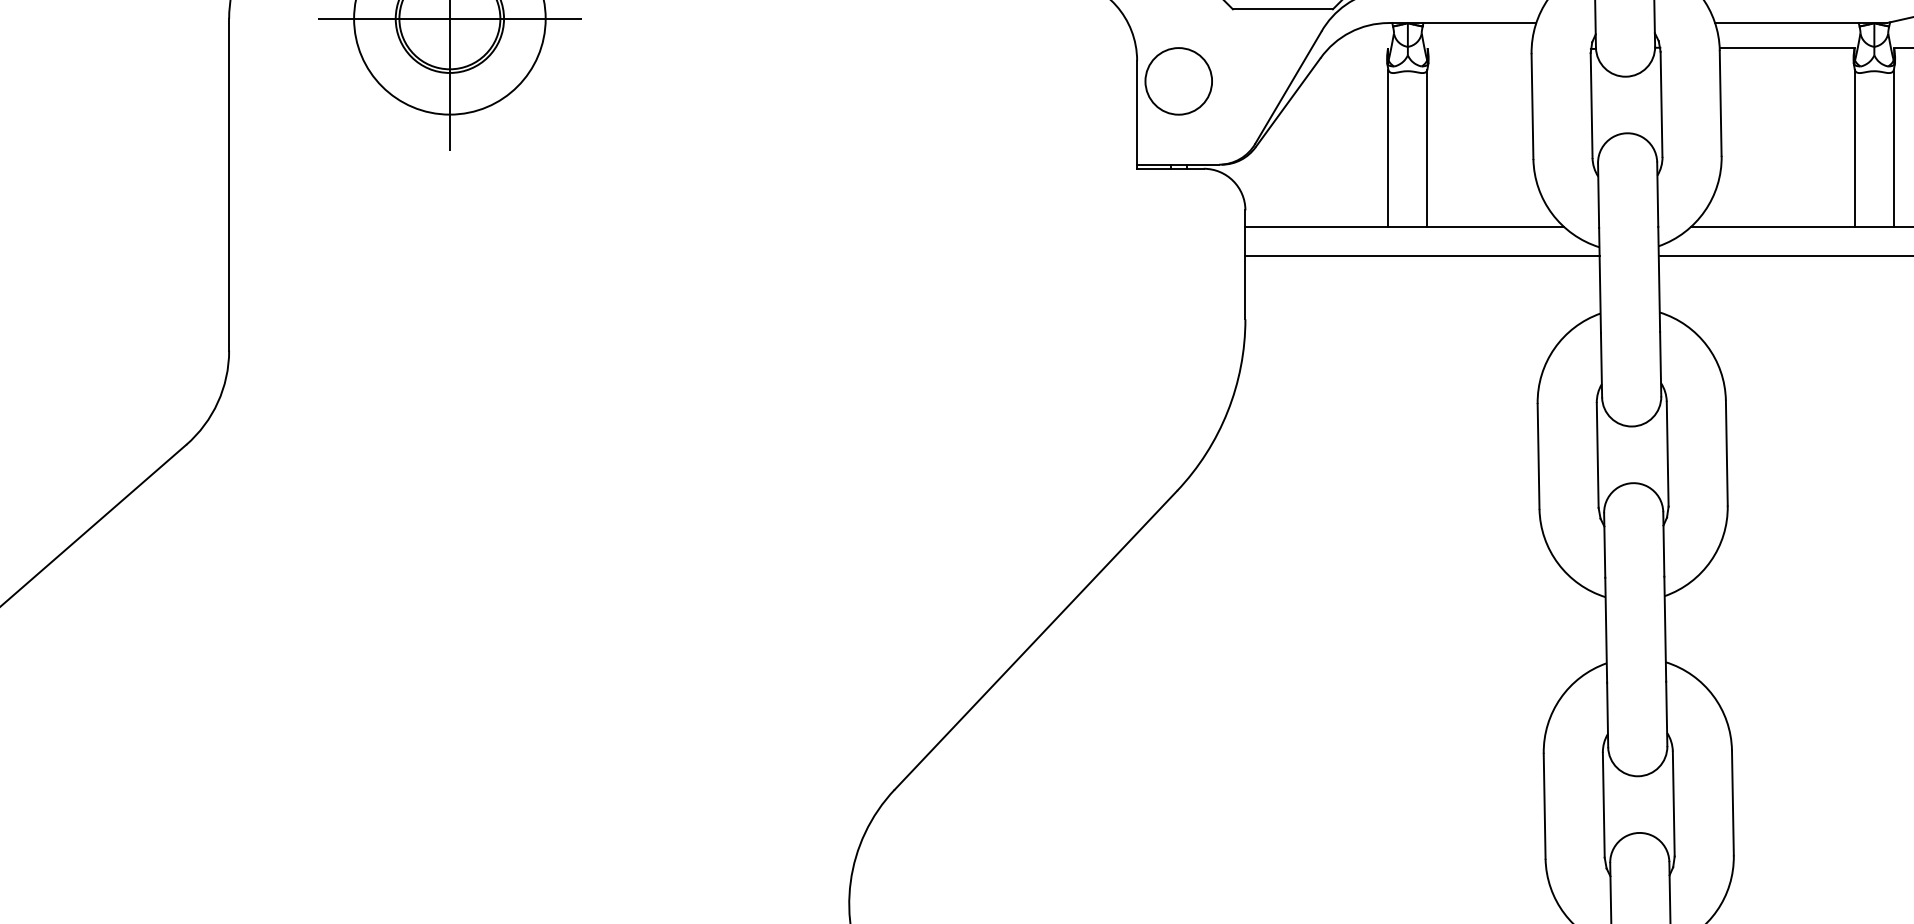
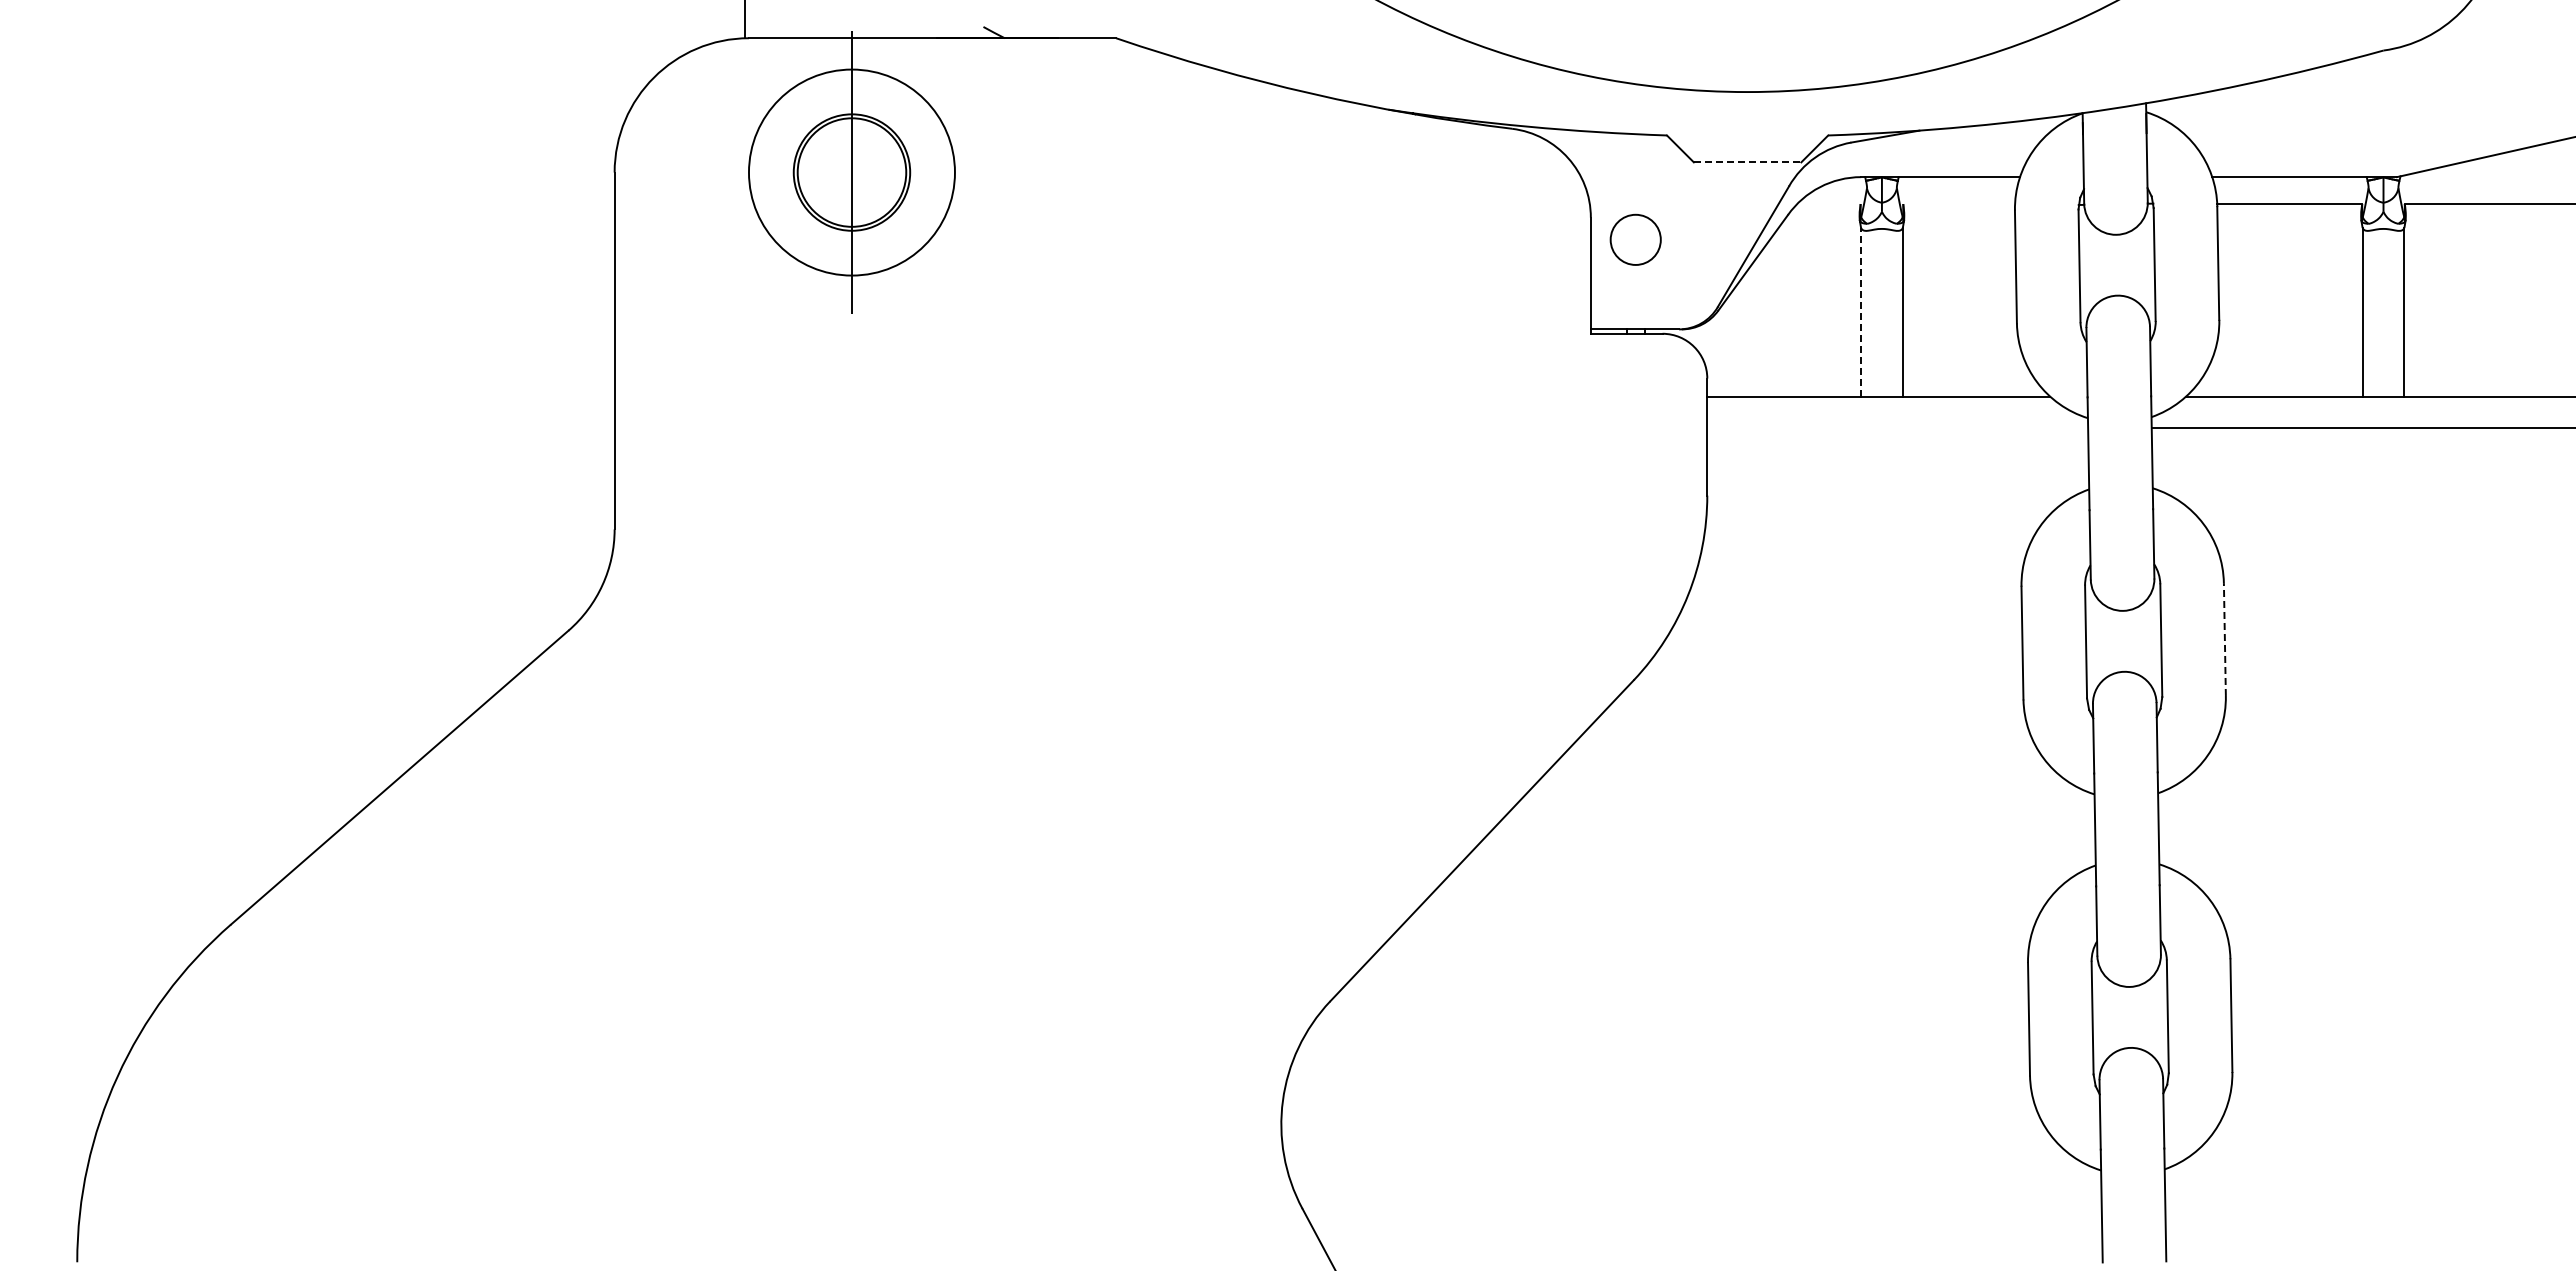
line: (1282, 9) -> (1747, 162), solid -> dashed
line: (449, 18) -> (851, 172), removed
circle: (1178, 81) -> (1635, 239), size x0.7
line: (1388, 148) -> (1861, 311), solid -> dashed
line: (1422, 255) -> (1897, 427), removed
line: (1726, 453) -> (2224, 639), solid -> dashed

